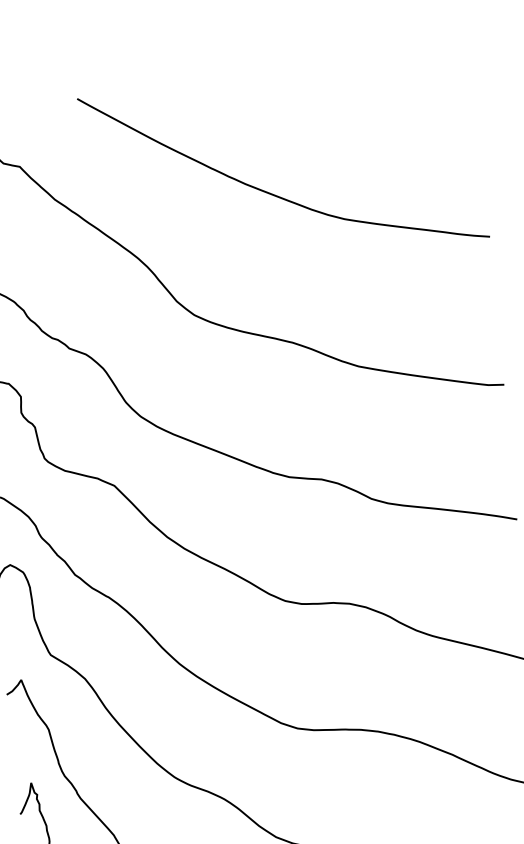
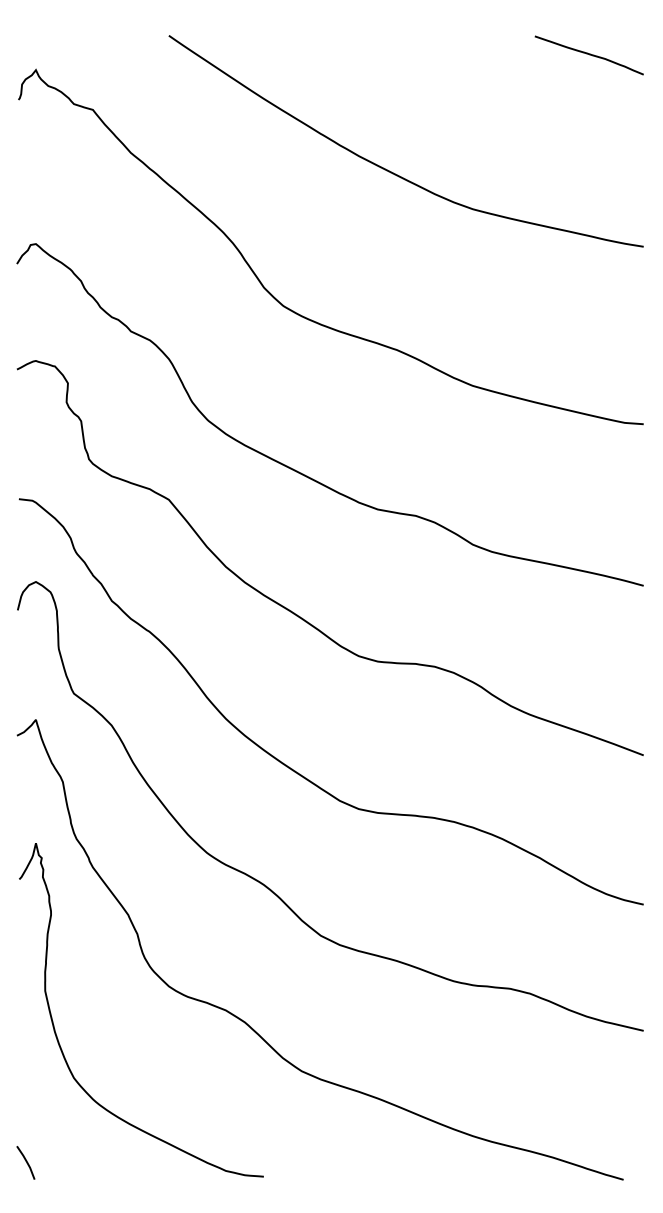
curve: (428, 80) -> (588, 54), added

